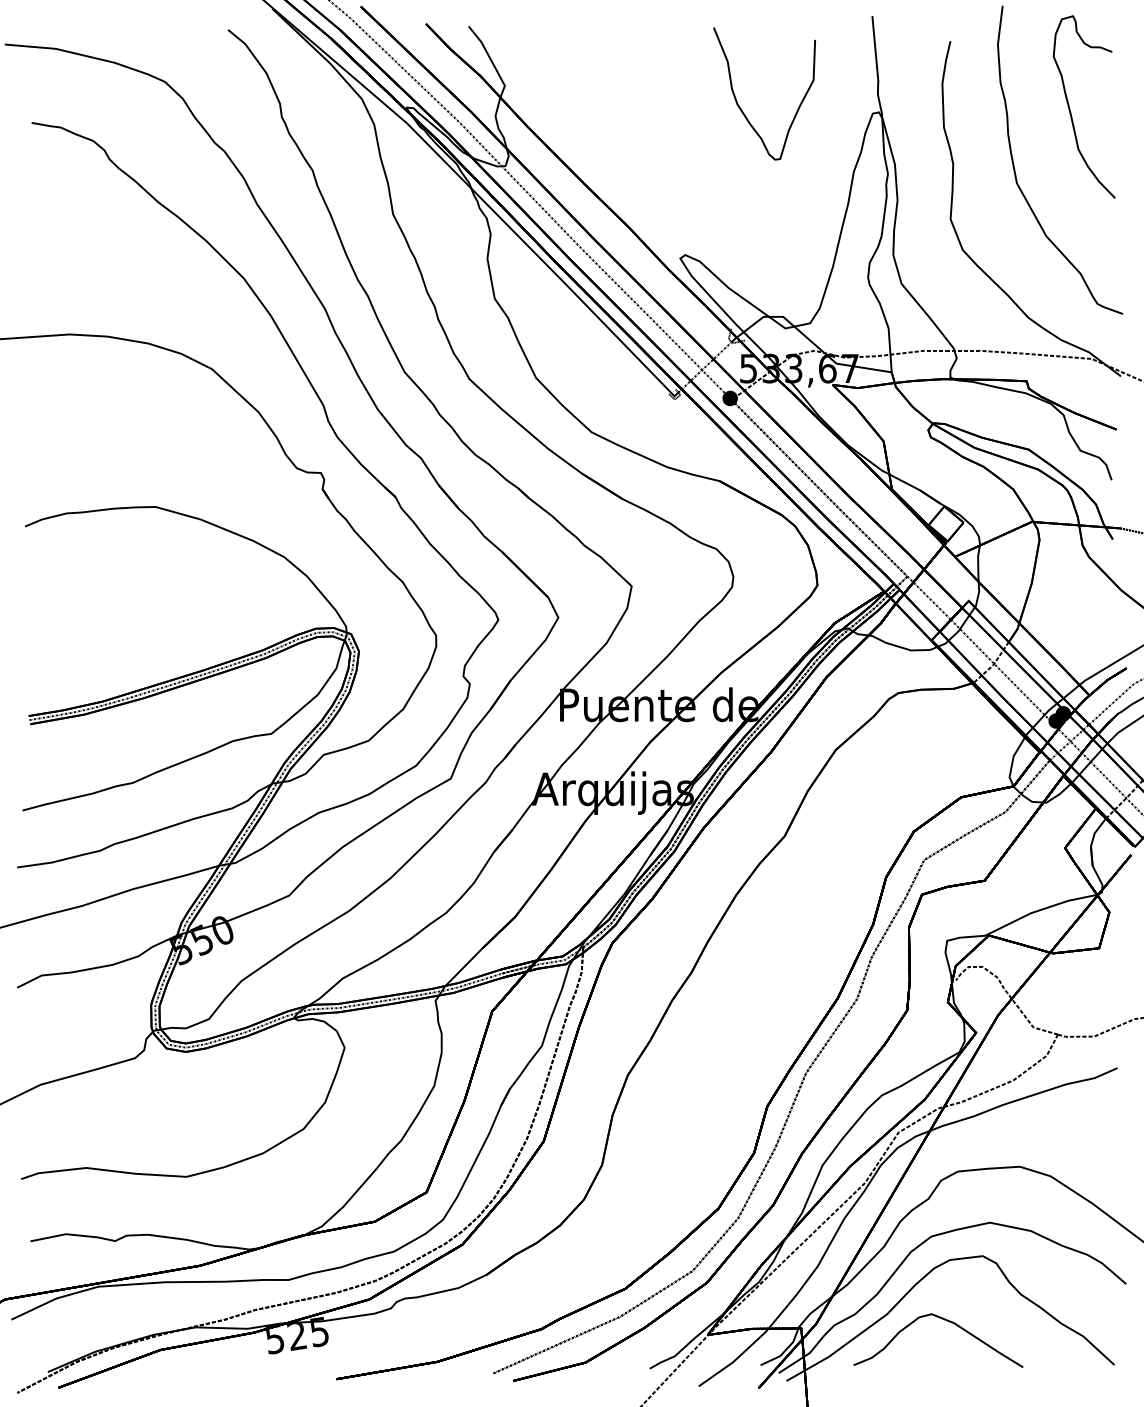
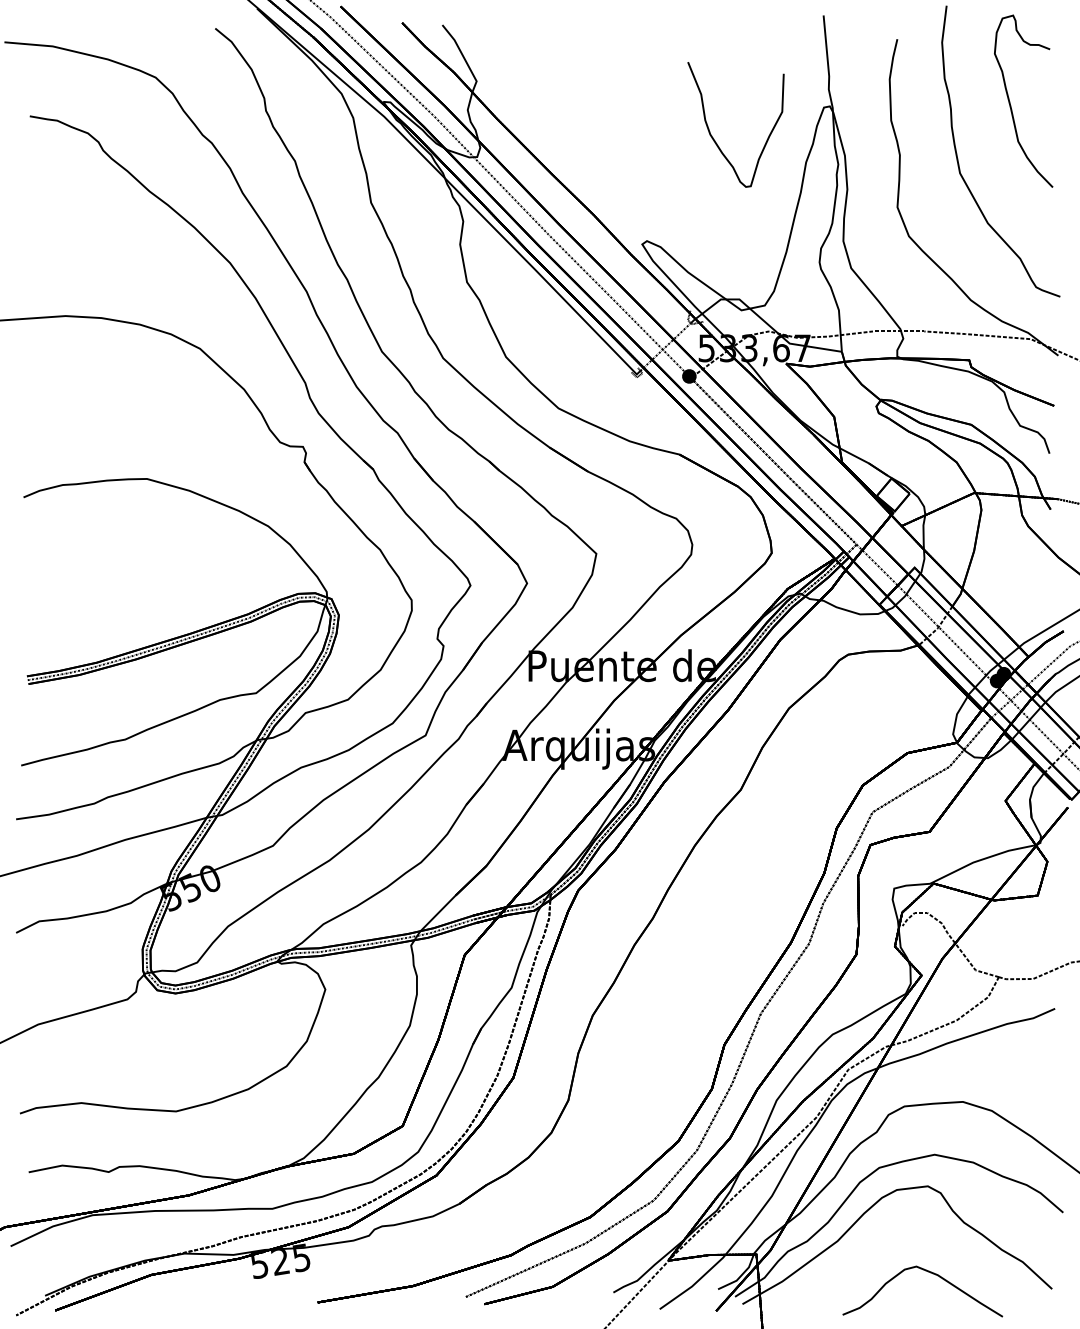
curve: (741, 108) -> (714, 138), moved
curve: (946, 1321) -> (930, 1273), moved

